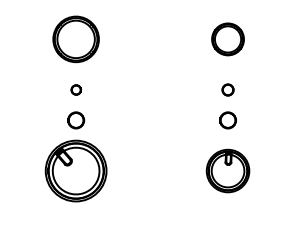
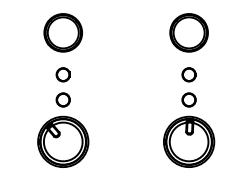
part: (227, 39) -> (188, 32), size x1.43
circle: (76, 89) -> (63, 74), size x1.67
circle: (227, 89) -> (188, 74), size x1.43
part: (227, 170) -> (188, 141), size x1.43

